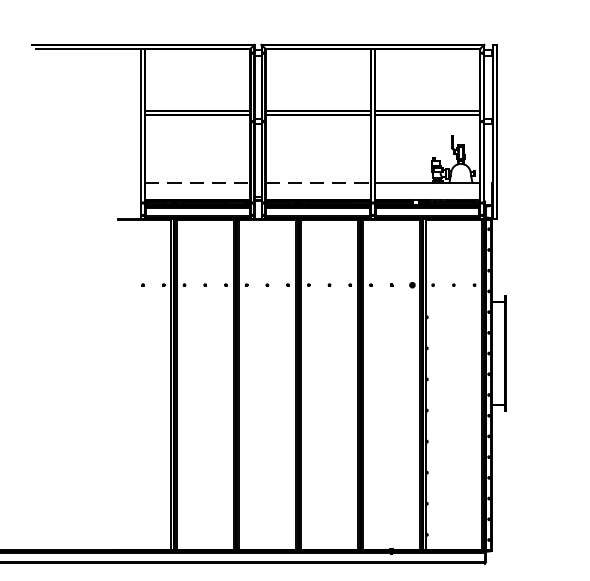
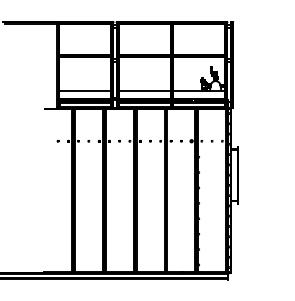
line: (198, 182) -> (85, 90), dashed -> solid
line: (319, 182) -> (145, 90), dashed -> solid

